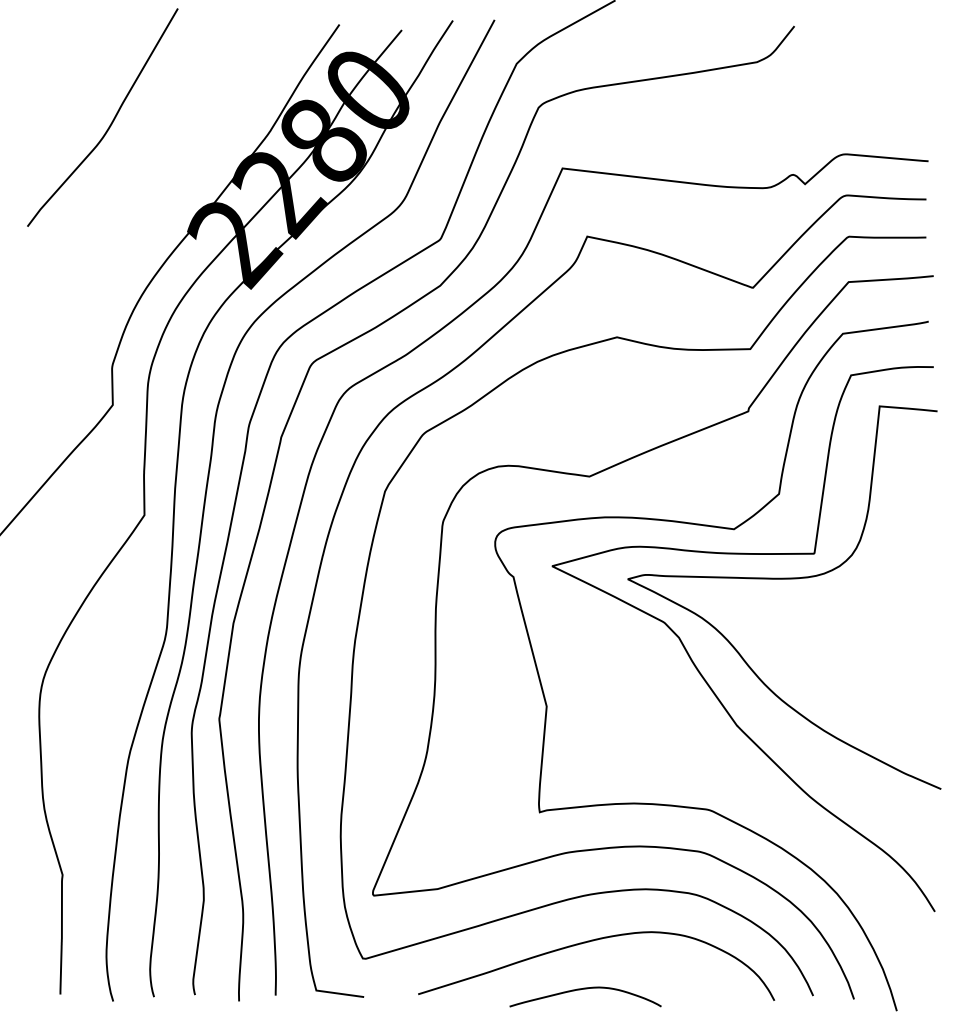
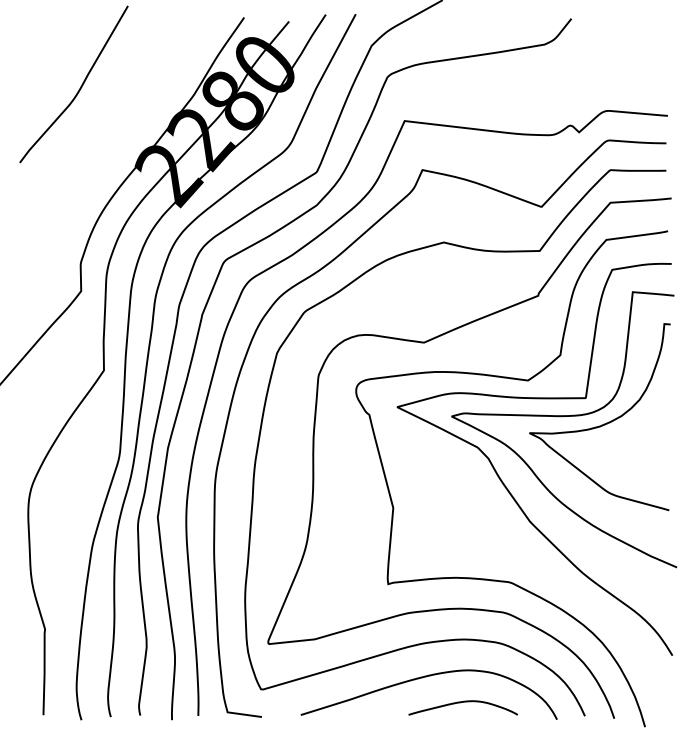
curve: (836, 590) -> (601, 424), added
curve: (581, 990) -> (460, 703), moved

